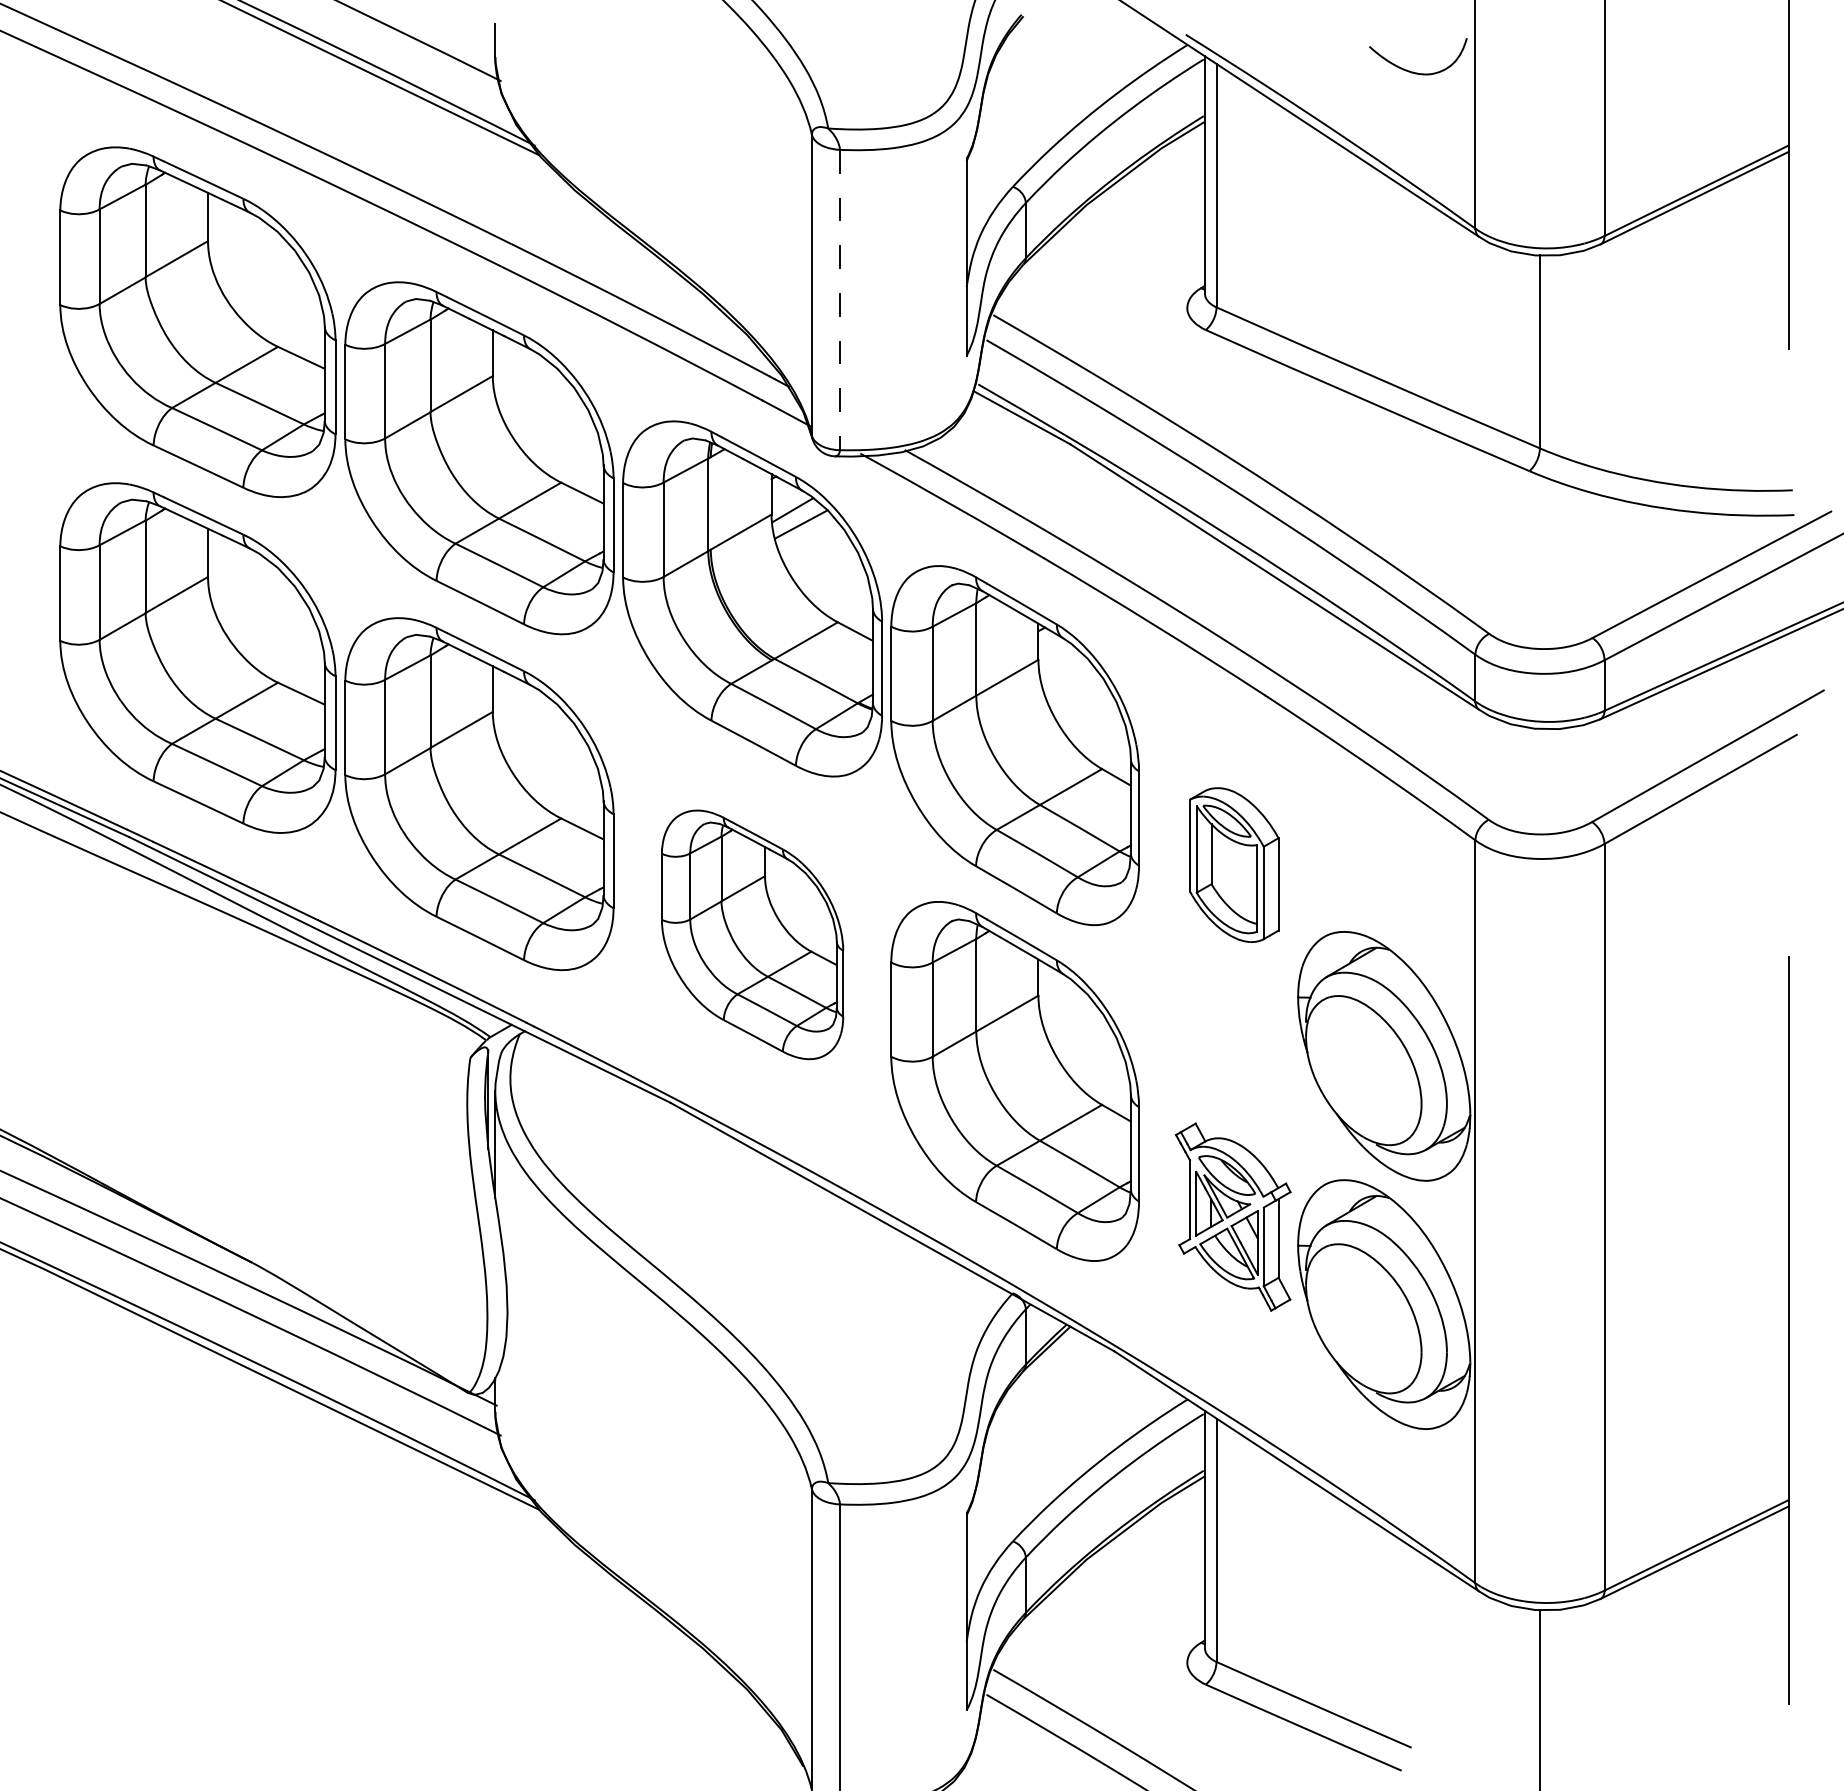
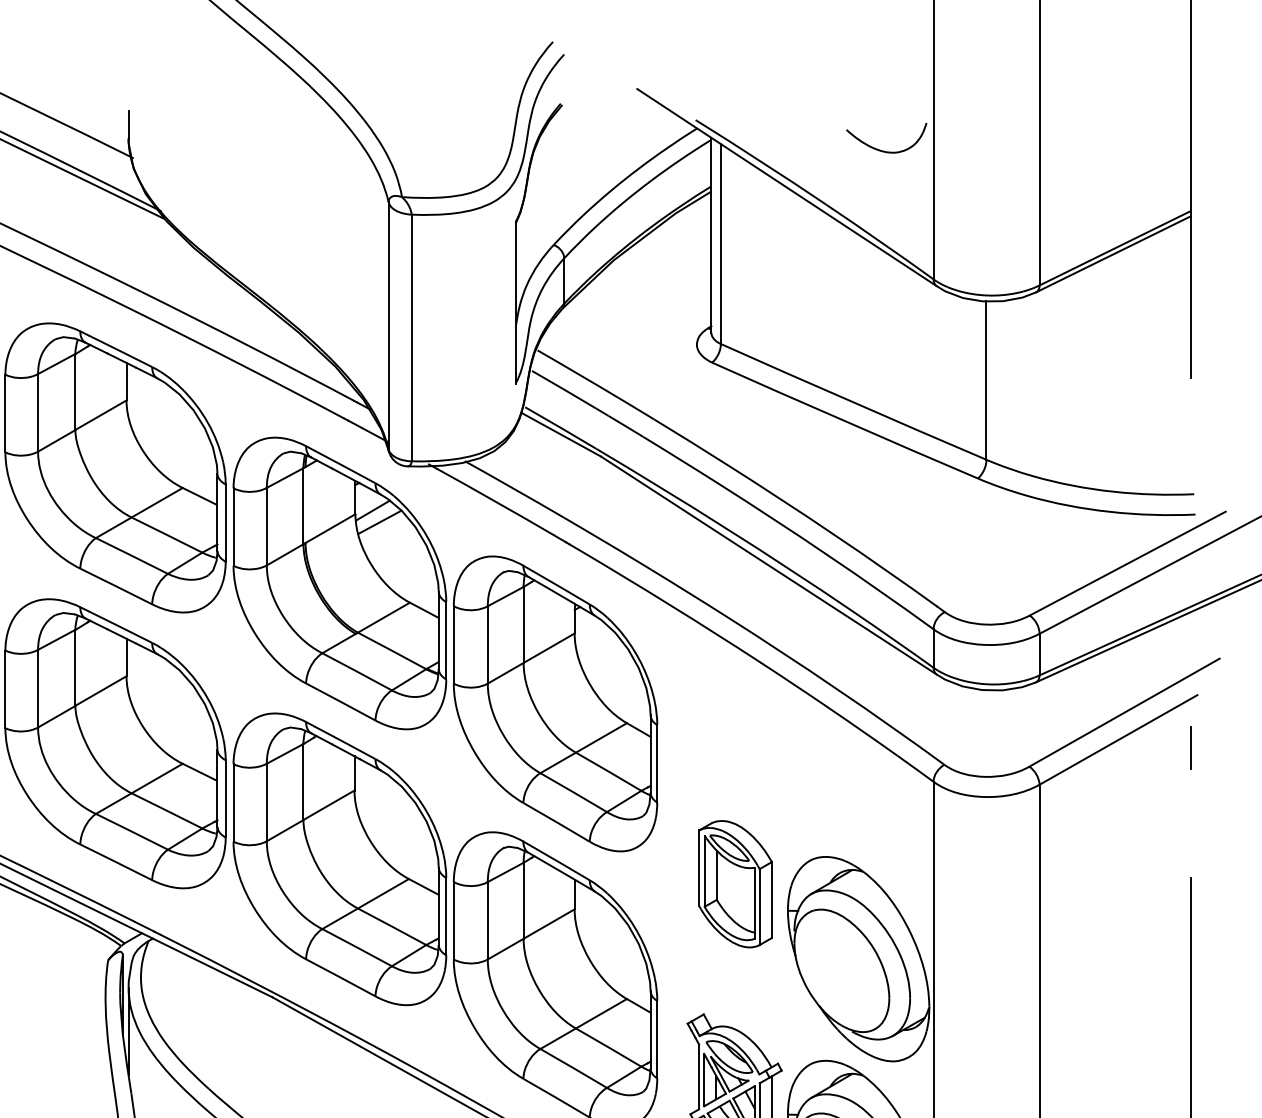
line: (839, 300) -> (411, 338), dashed -> solid
line: (1788, 798) -> (1190, 747), added
part: (1234, 864) -> (735, 883), moved
part: (752, 934) -> (339, 859), size x1.43

